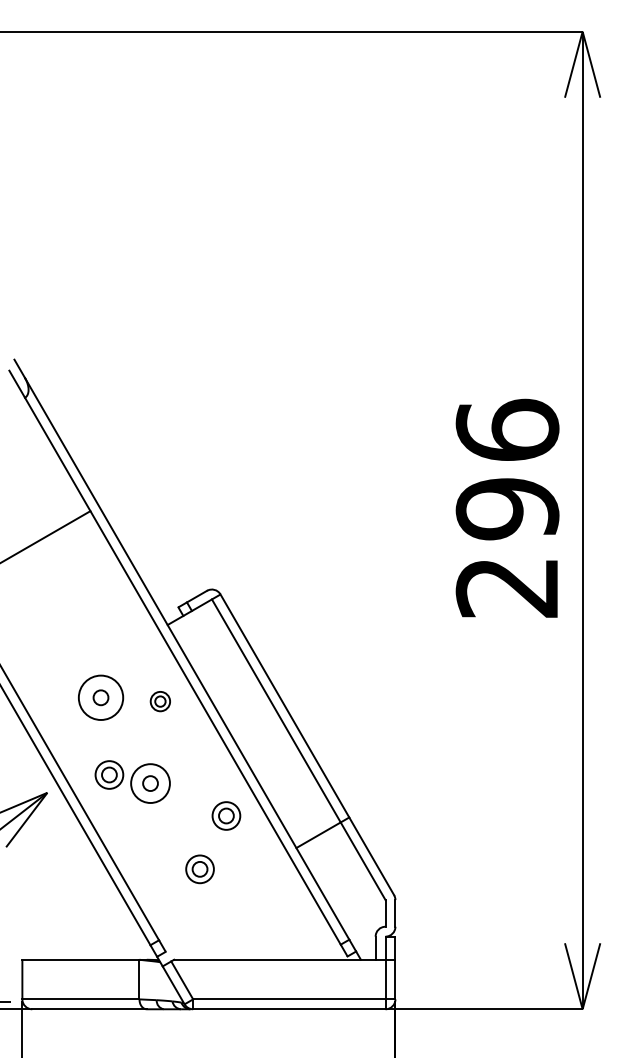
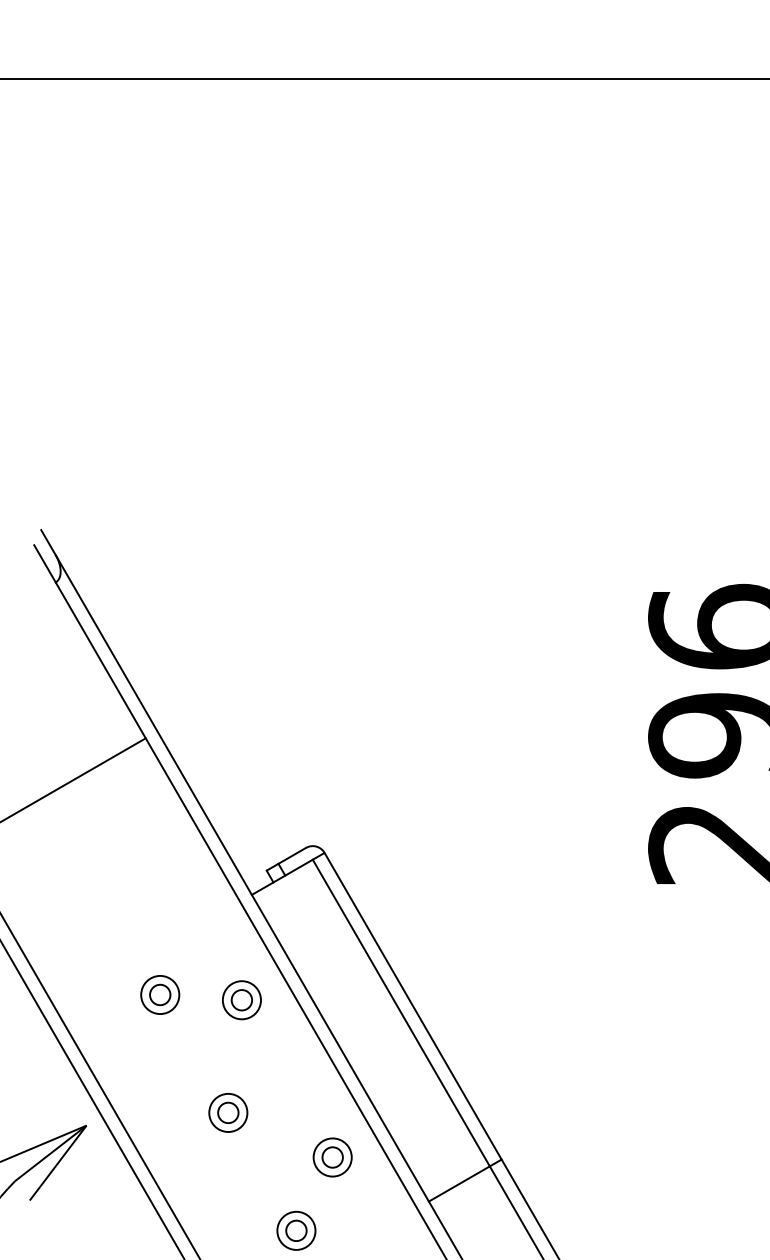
circle: (100, 697) -> (159, 994), size x0.62
part: (160, 701) -> (242, 1000), size x1.43
part: (109, 774) -> (171, 1100), removed
circle: (150, 783) -> (228, 1112), size x0.71

